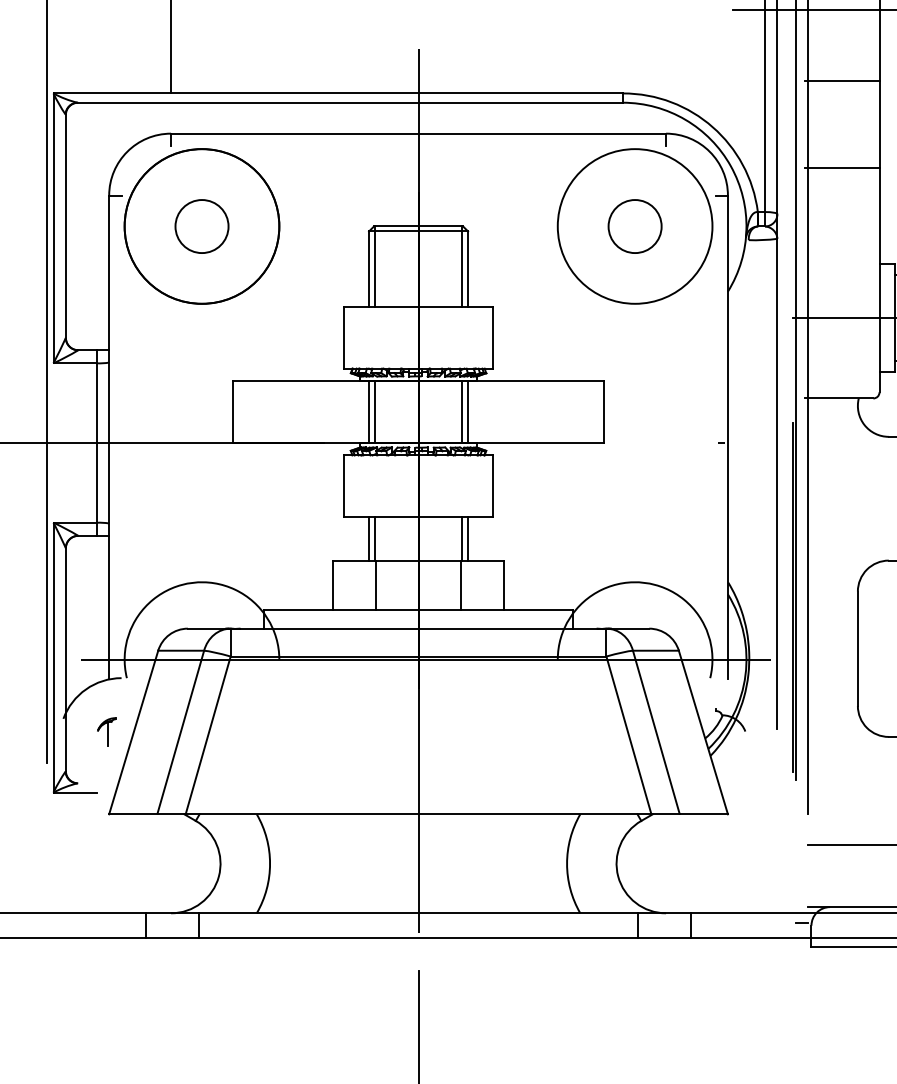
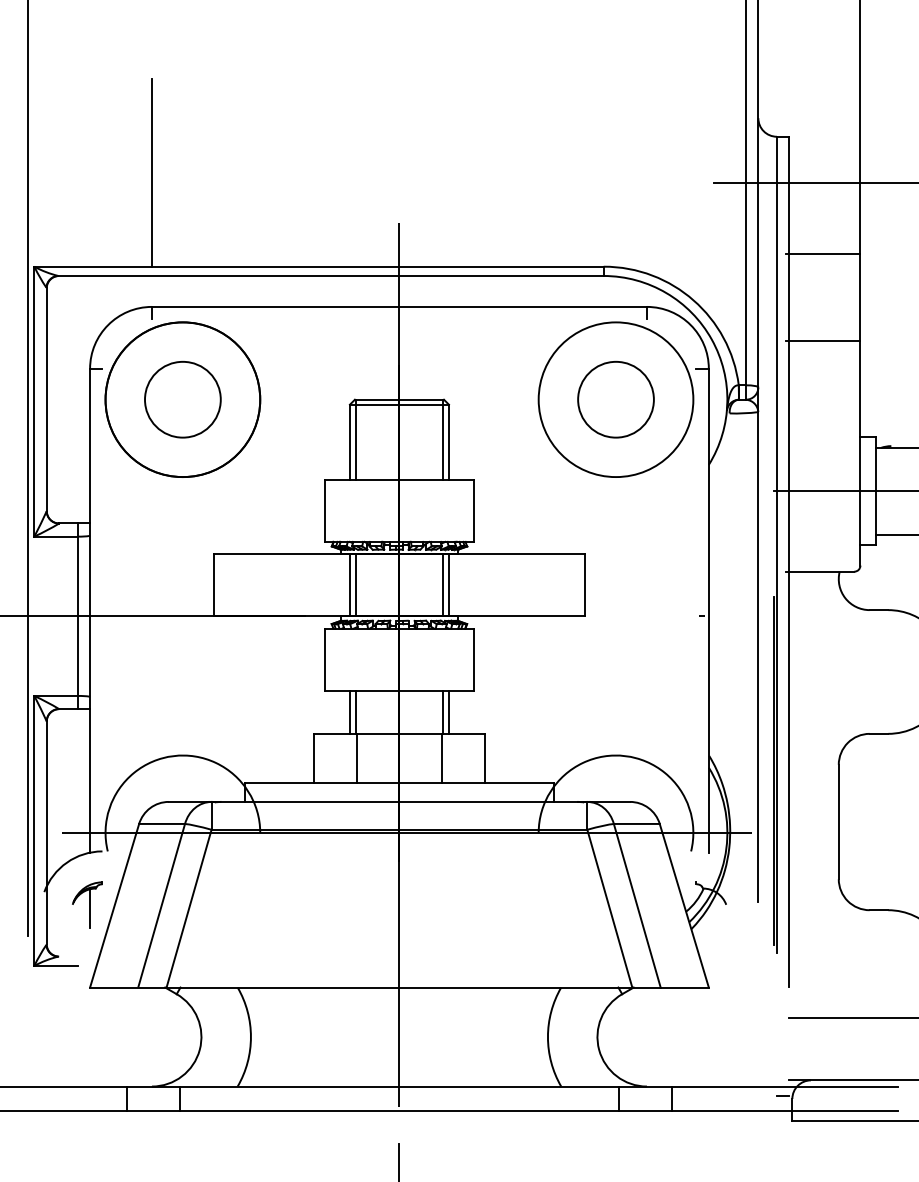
circle: (201, 226) -> (182, 399), size x1.43
circle: (634, 226) -> (615, 399), size x1.43
part: (106, 731) -> (87, 904), size x1.67

